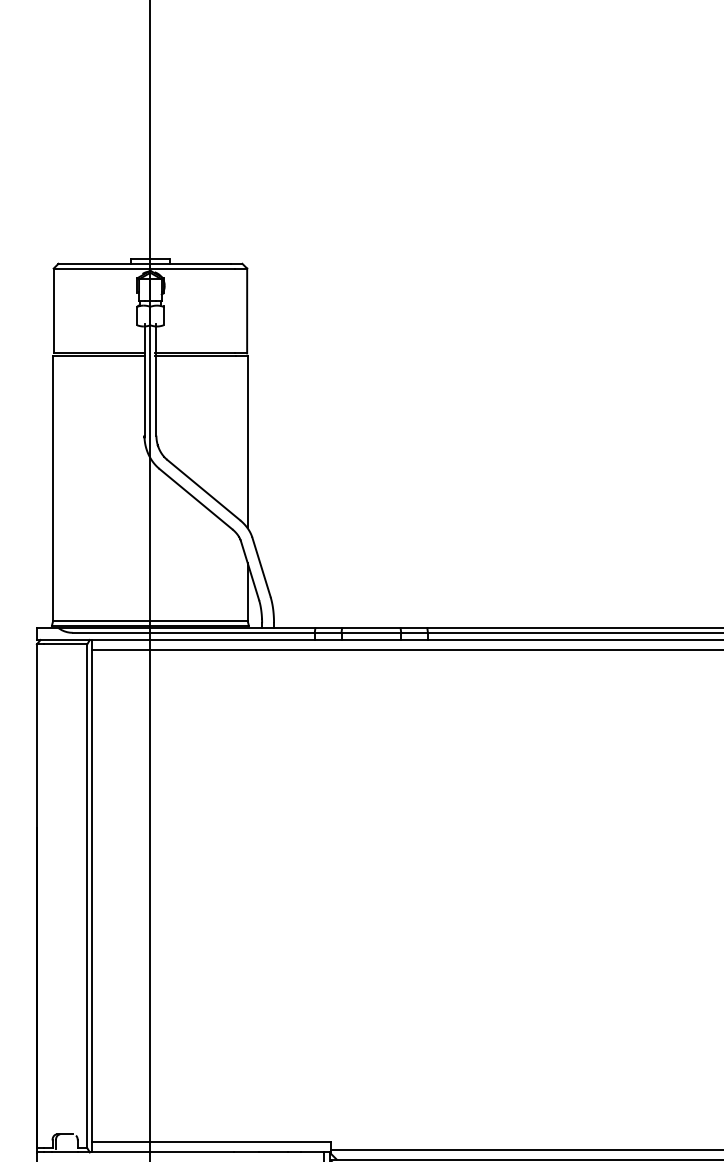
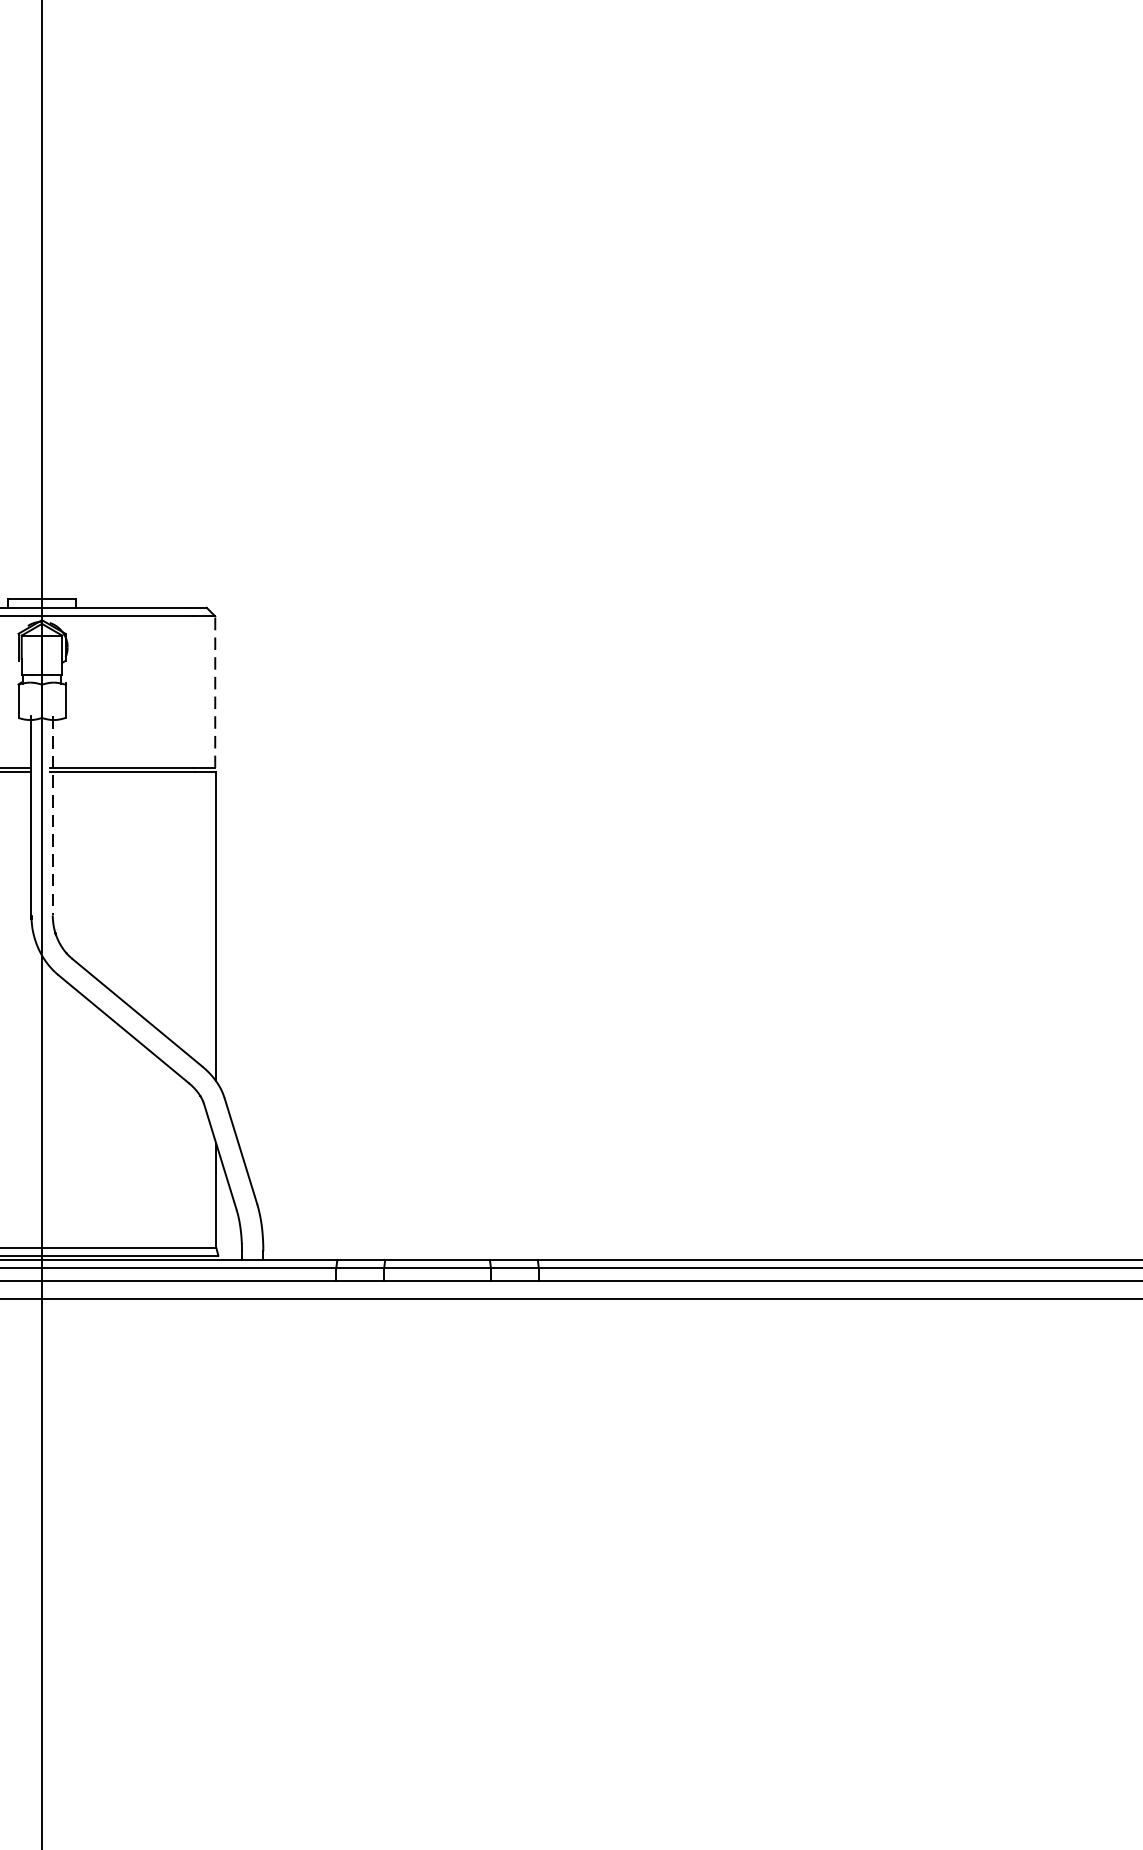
line: (247, 310) -> (215, 691), solid -> dashed
line: (156, 380) -> (52, 816), solid -> dashed

